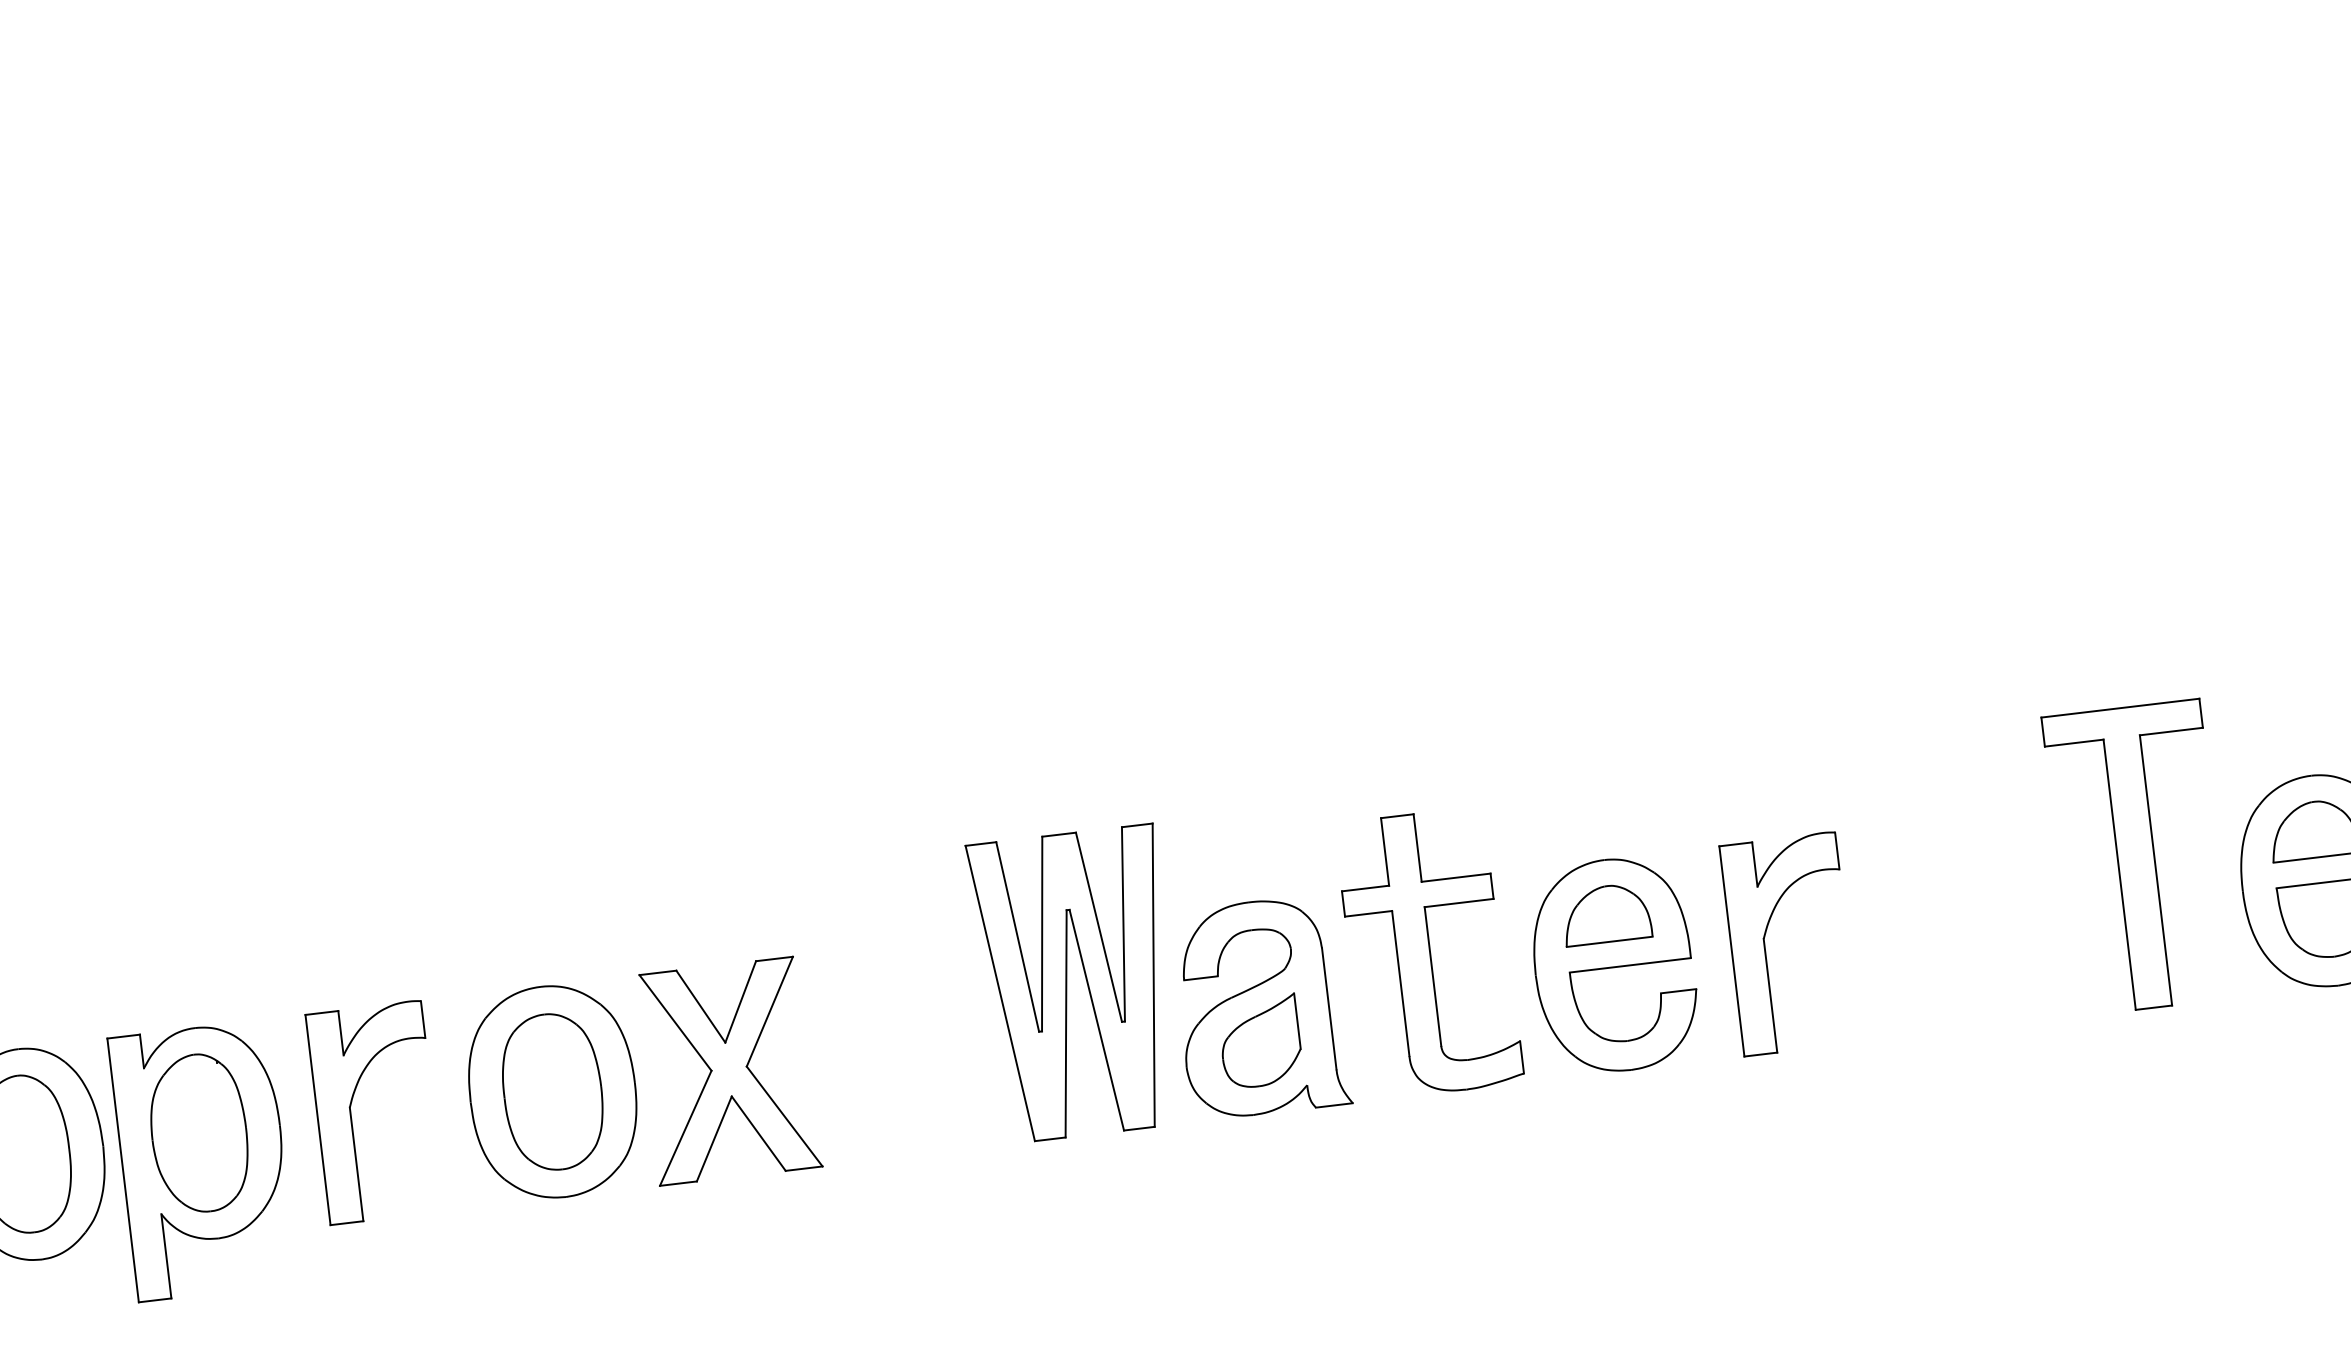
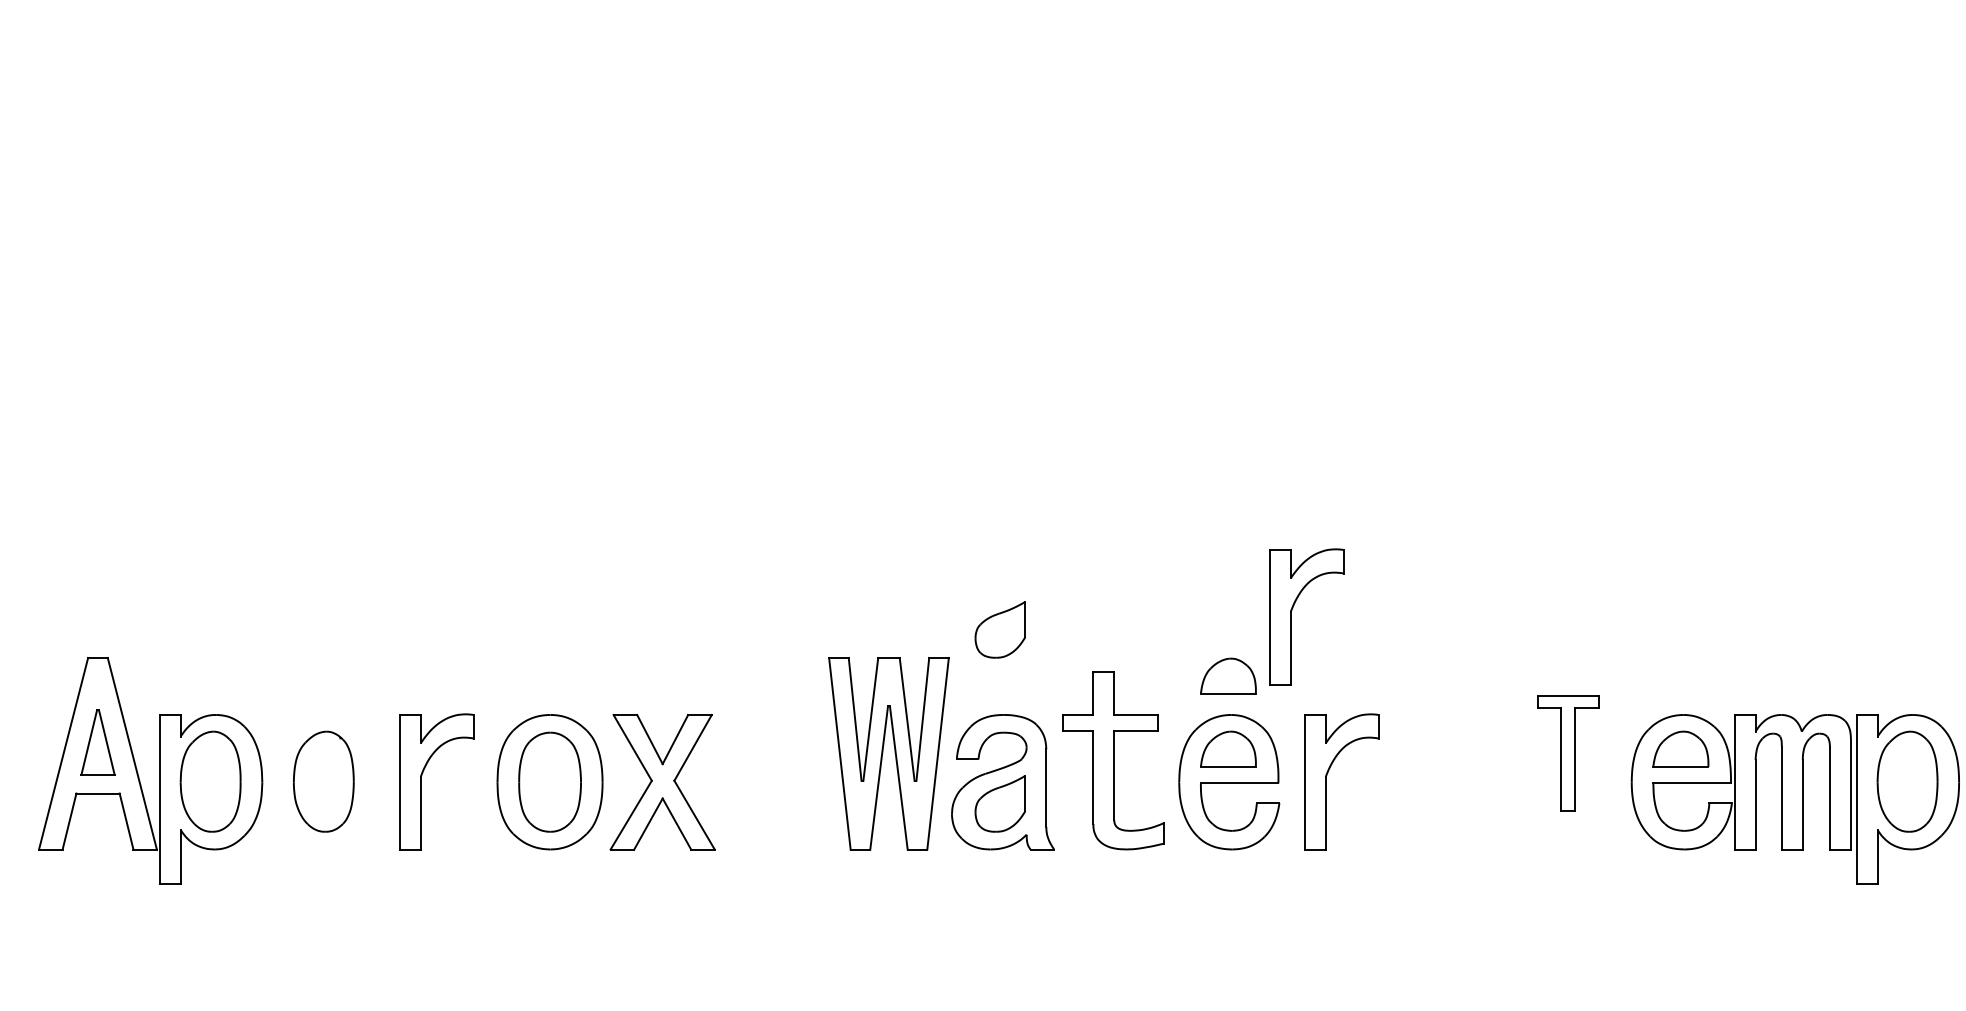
part: (1680, 694) -> (1291, 616), added
part: (1226, 769) -> (999, 629), added
part: (1592, 798) -> (1228, 675), added
part: (2138, 857) -> (1568, 753), size x0.6
part: (203, 1161) -> (324, 799), removed

